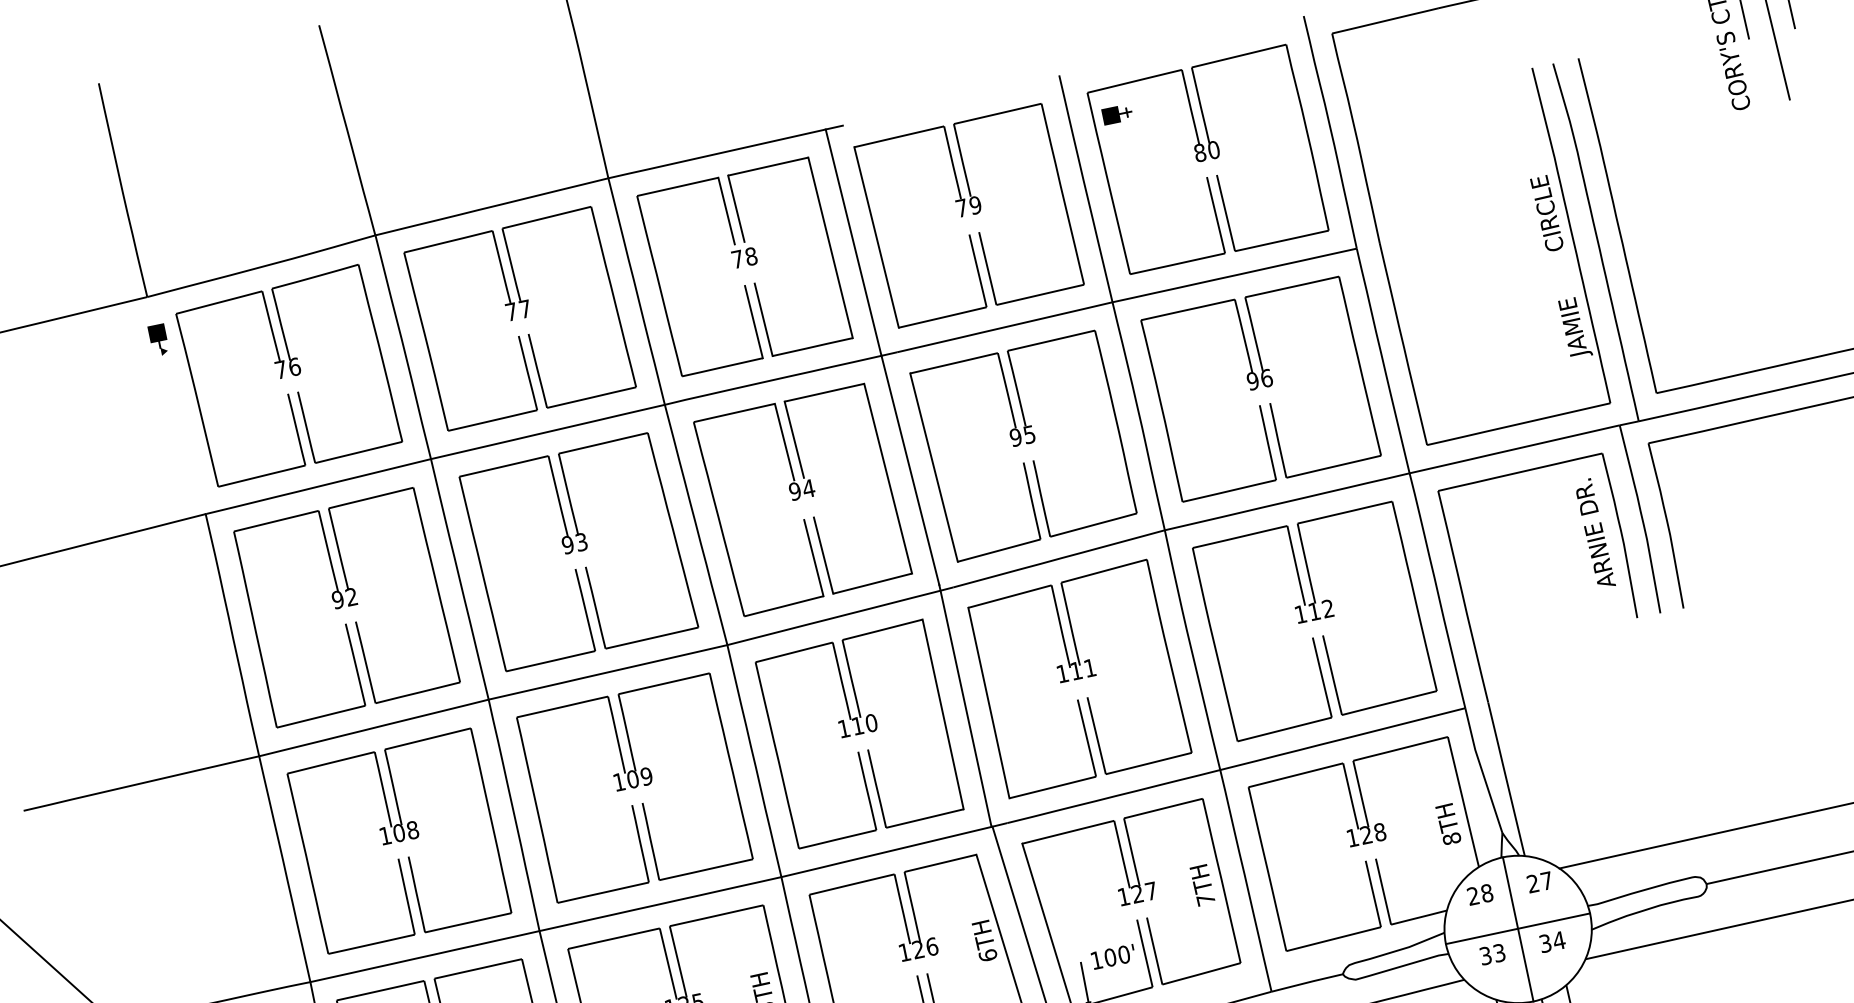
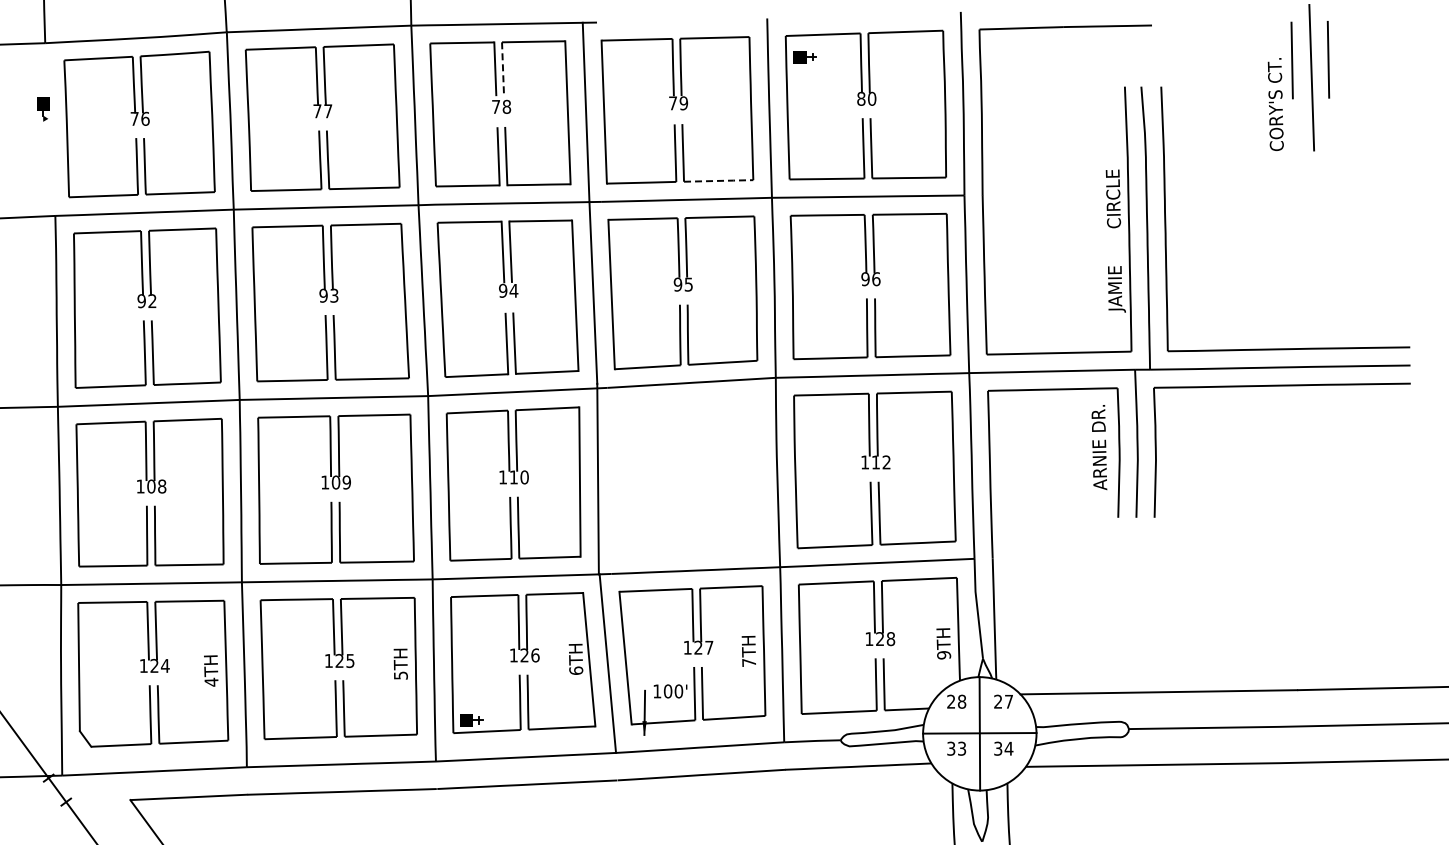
line: (737, 209) -> (503, 69), solid -> dashed
line: (1041, 294) -> (719, 180), solid -> dashed
part: (159, 340) -> (43, 109), moved
part: (1079, 678) -> (688, 476), removed
text: (1452, 839) -> (944, 655), 8TH -> 9TH

